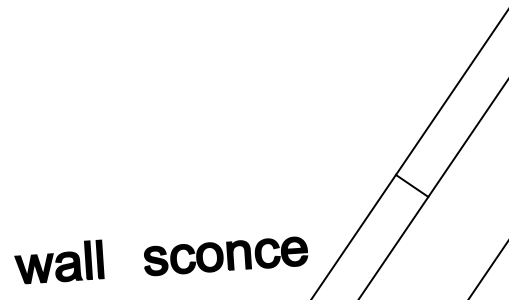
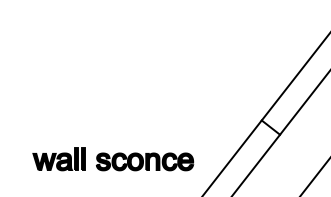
part: (226, 255) -> (145, 161), moved

